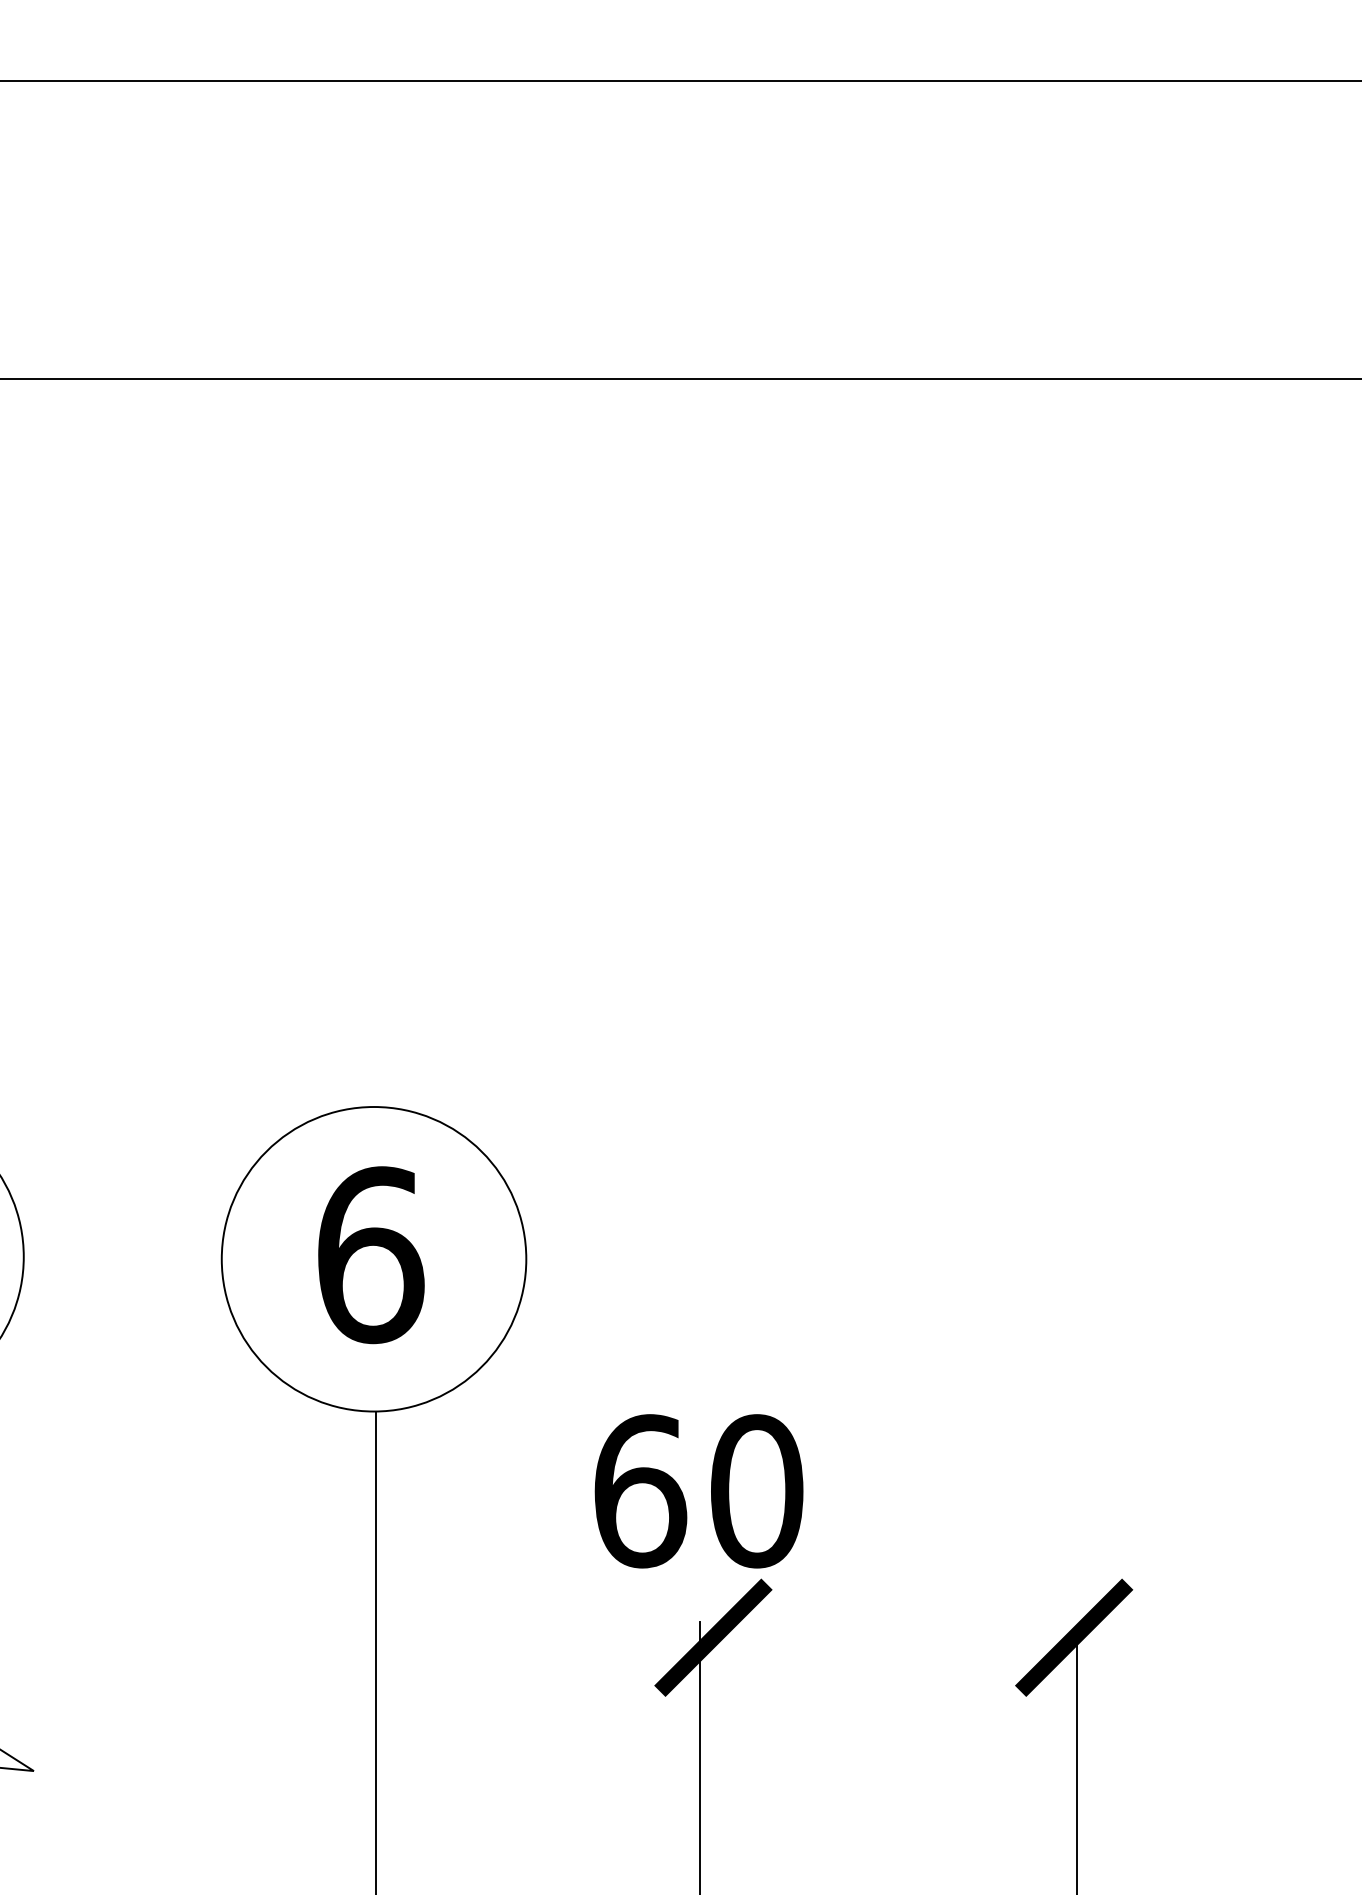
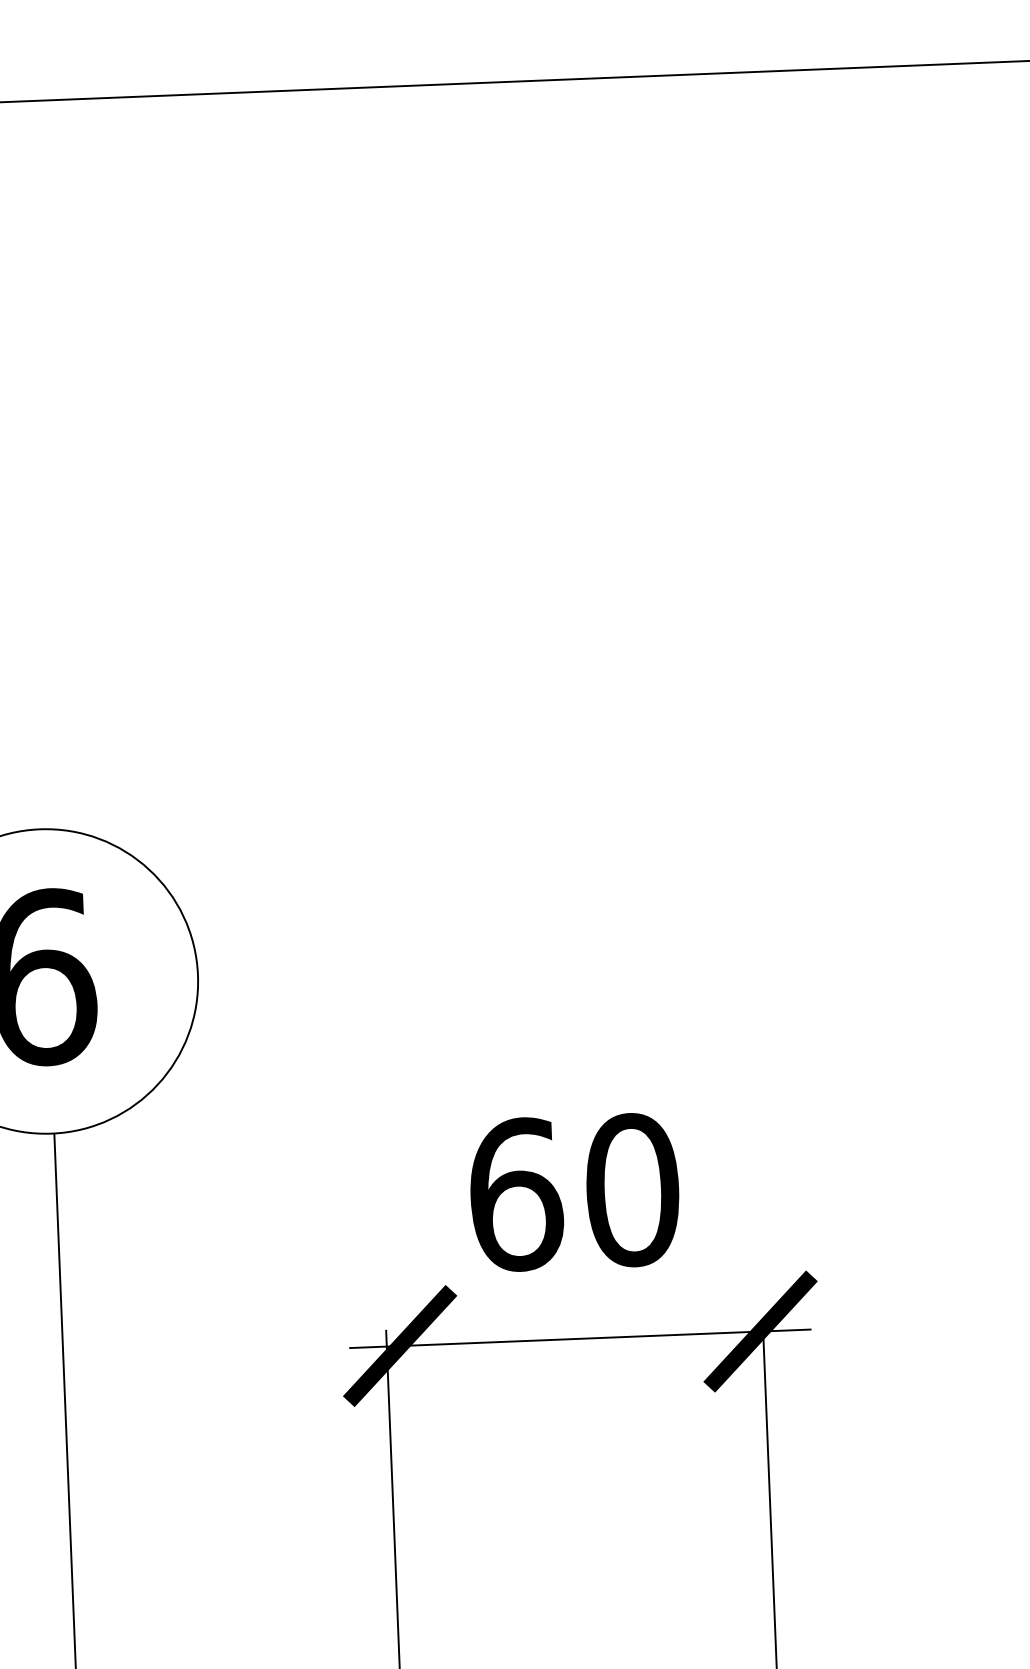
text: (698, 1491) -> (574, 1192), moved
line: (893, 1637) -> (580, 1338), added

